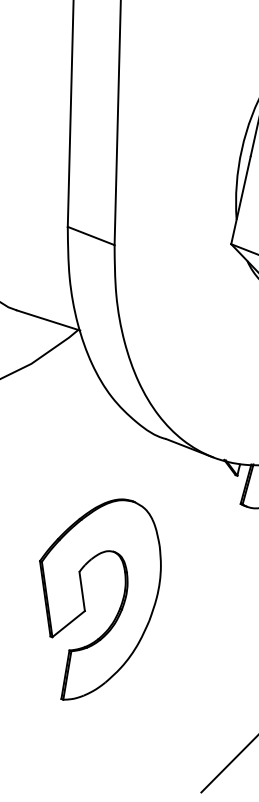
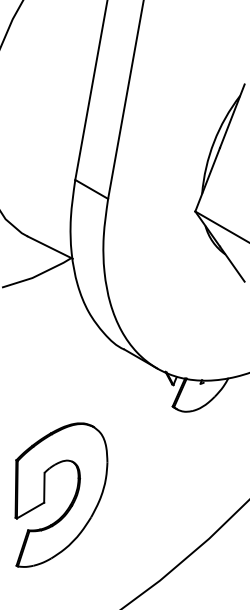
part: (121, 601) -> (72, 499), moved

